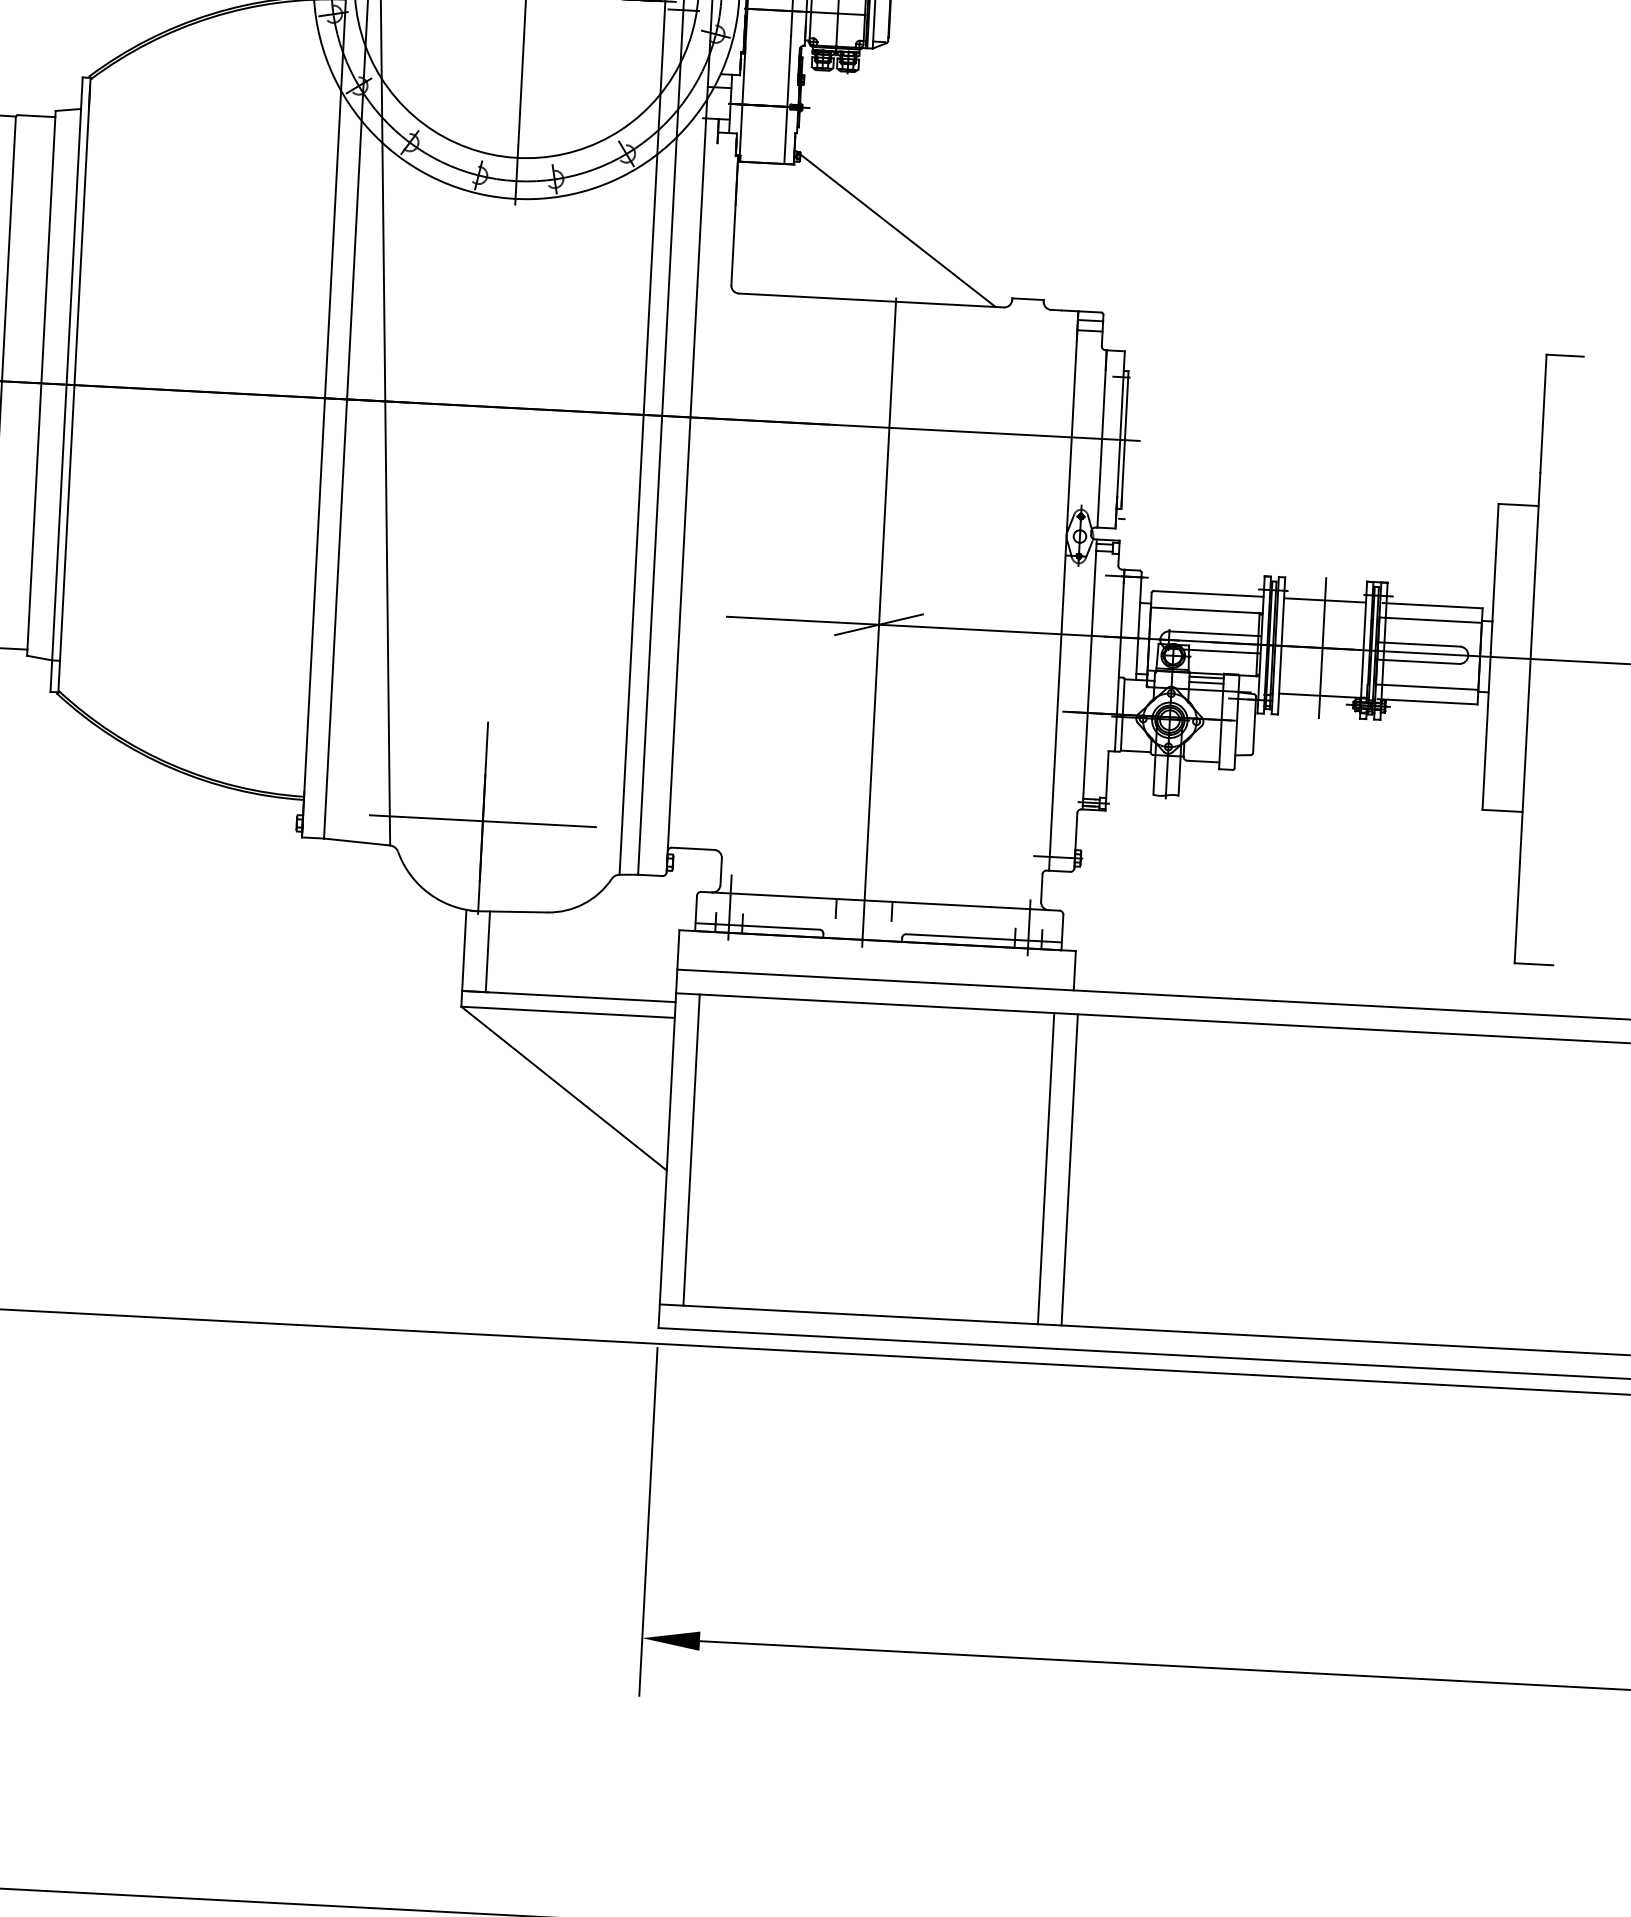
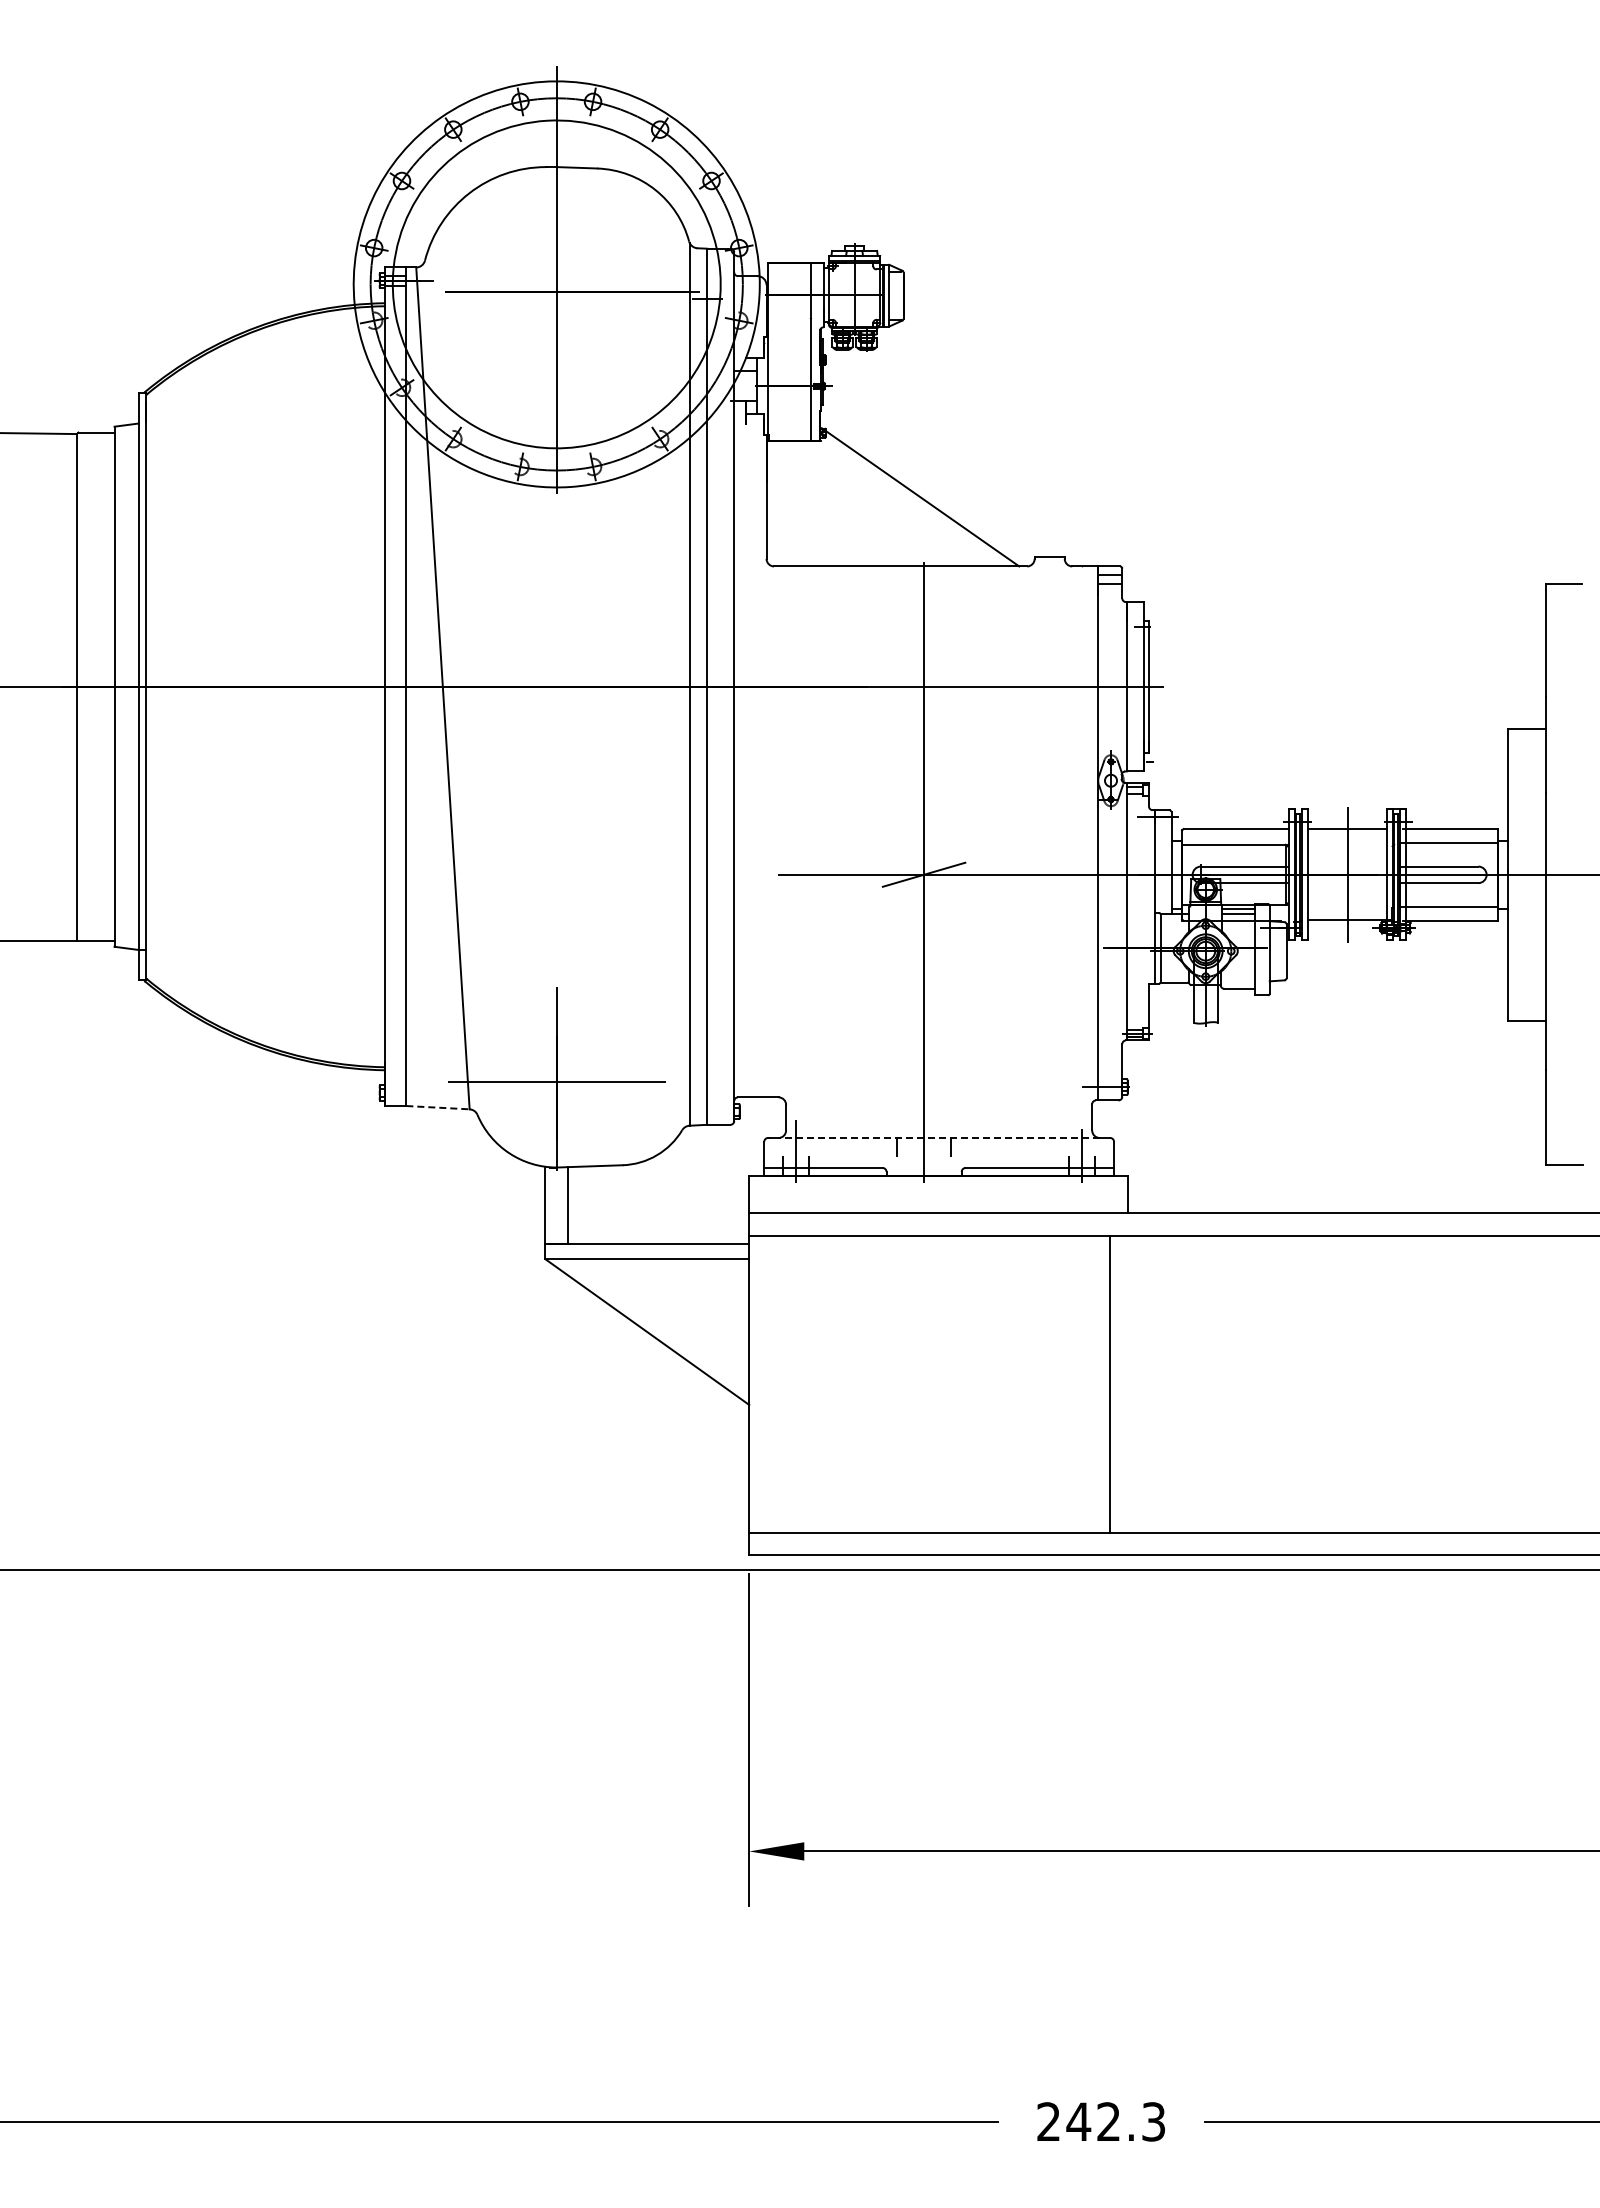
line: (357, 841) -> (438, 1107), solid -> dashed
line: (880, 900) -> (939, 1137), solid -> dashed
line: (691, 1149) -> (771, 1383), removed
line: (1069, 1169) -> (1132, 1383), removed

